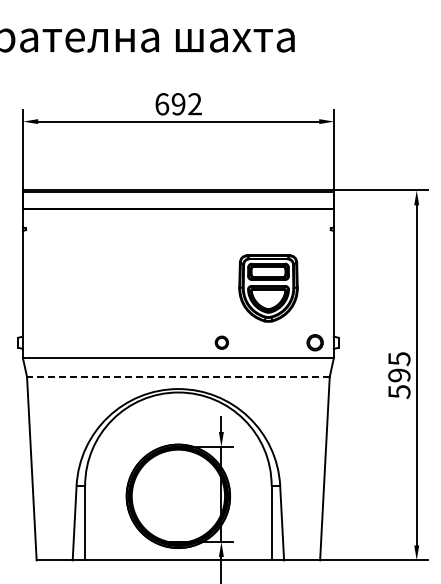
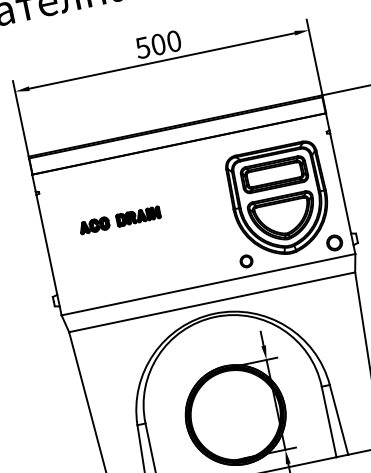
text: (178, 104) -> (158, 44), 692 -> 500
part: (102, 274) -> (120, 220), added
part: (268, 288) -> (279, 200), size x1.67
line: (177, 376) -> (211, 302), dashed -> solid

